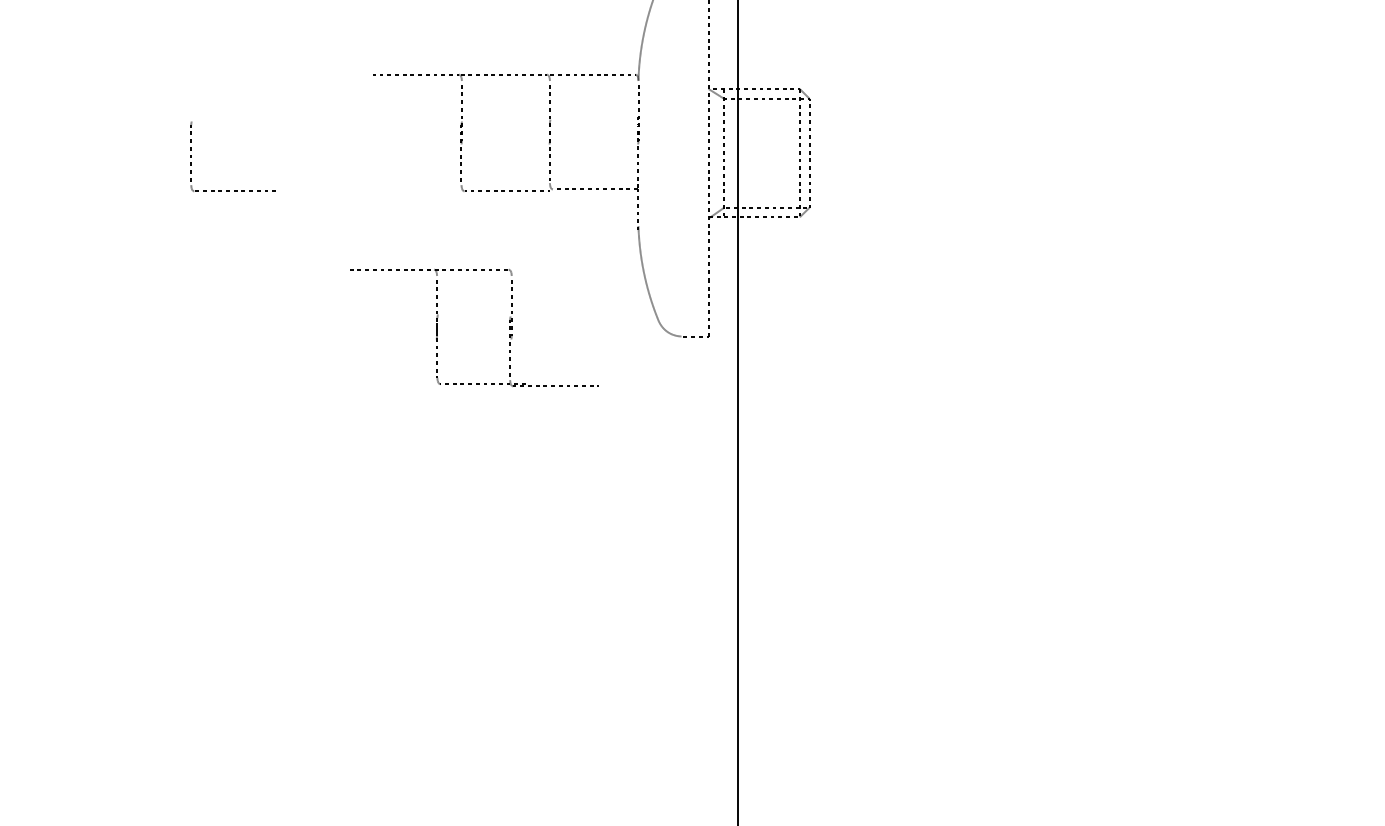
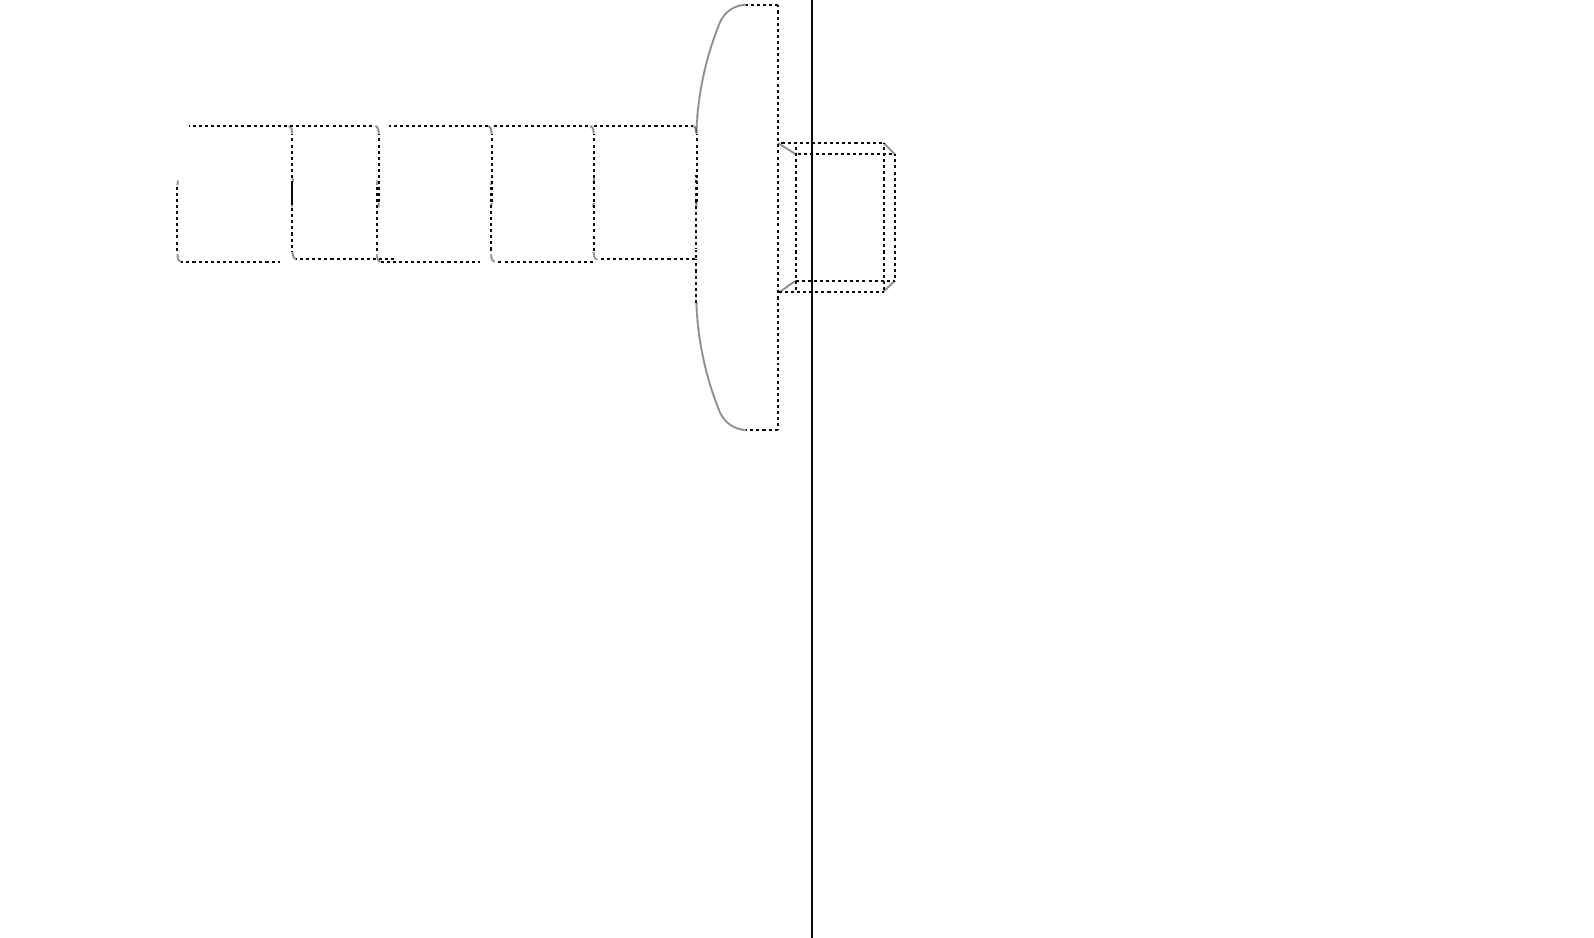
part: (509, 327) -> (376, 193), moved

